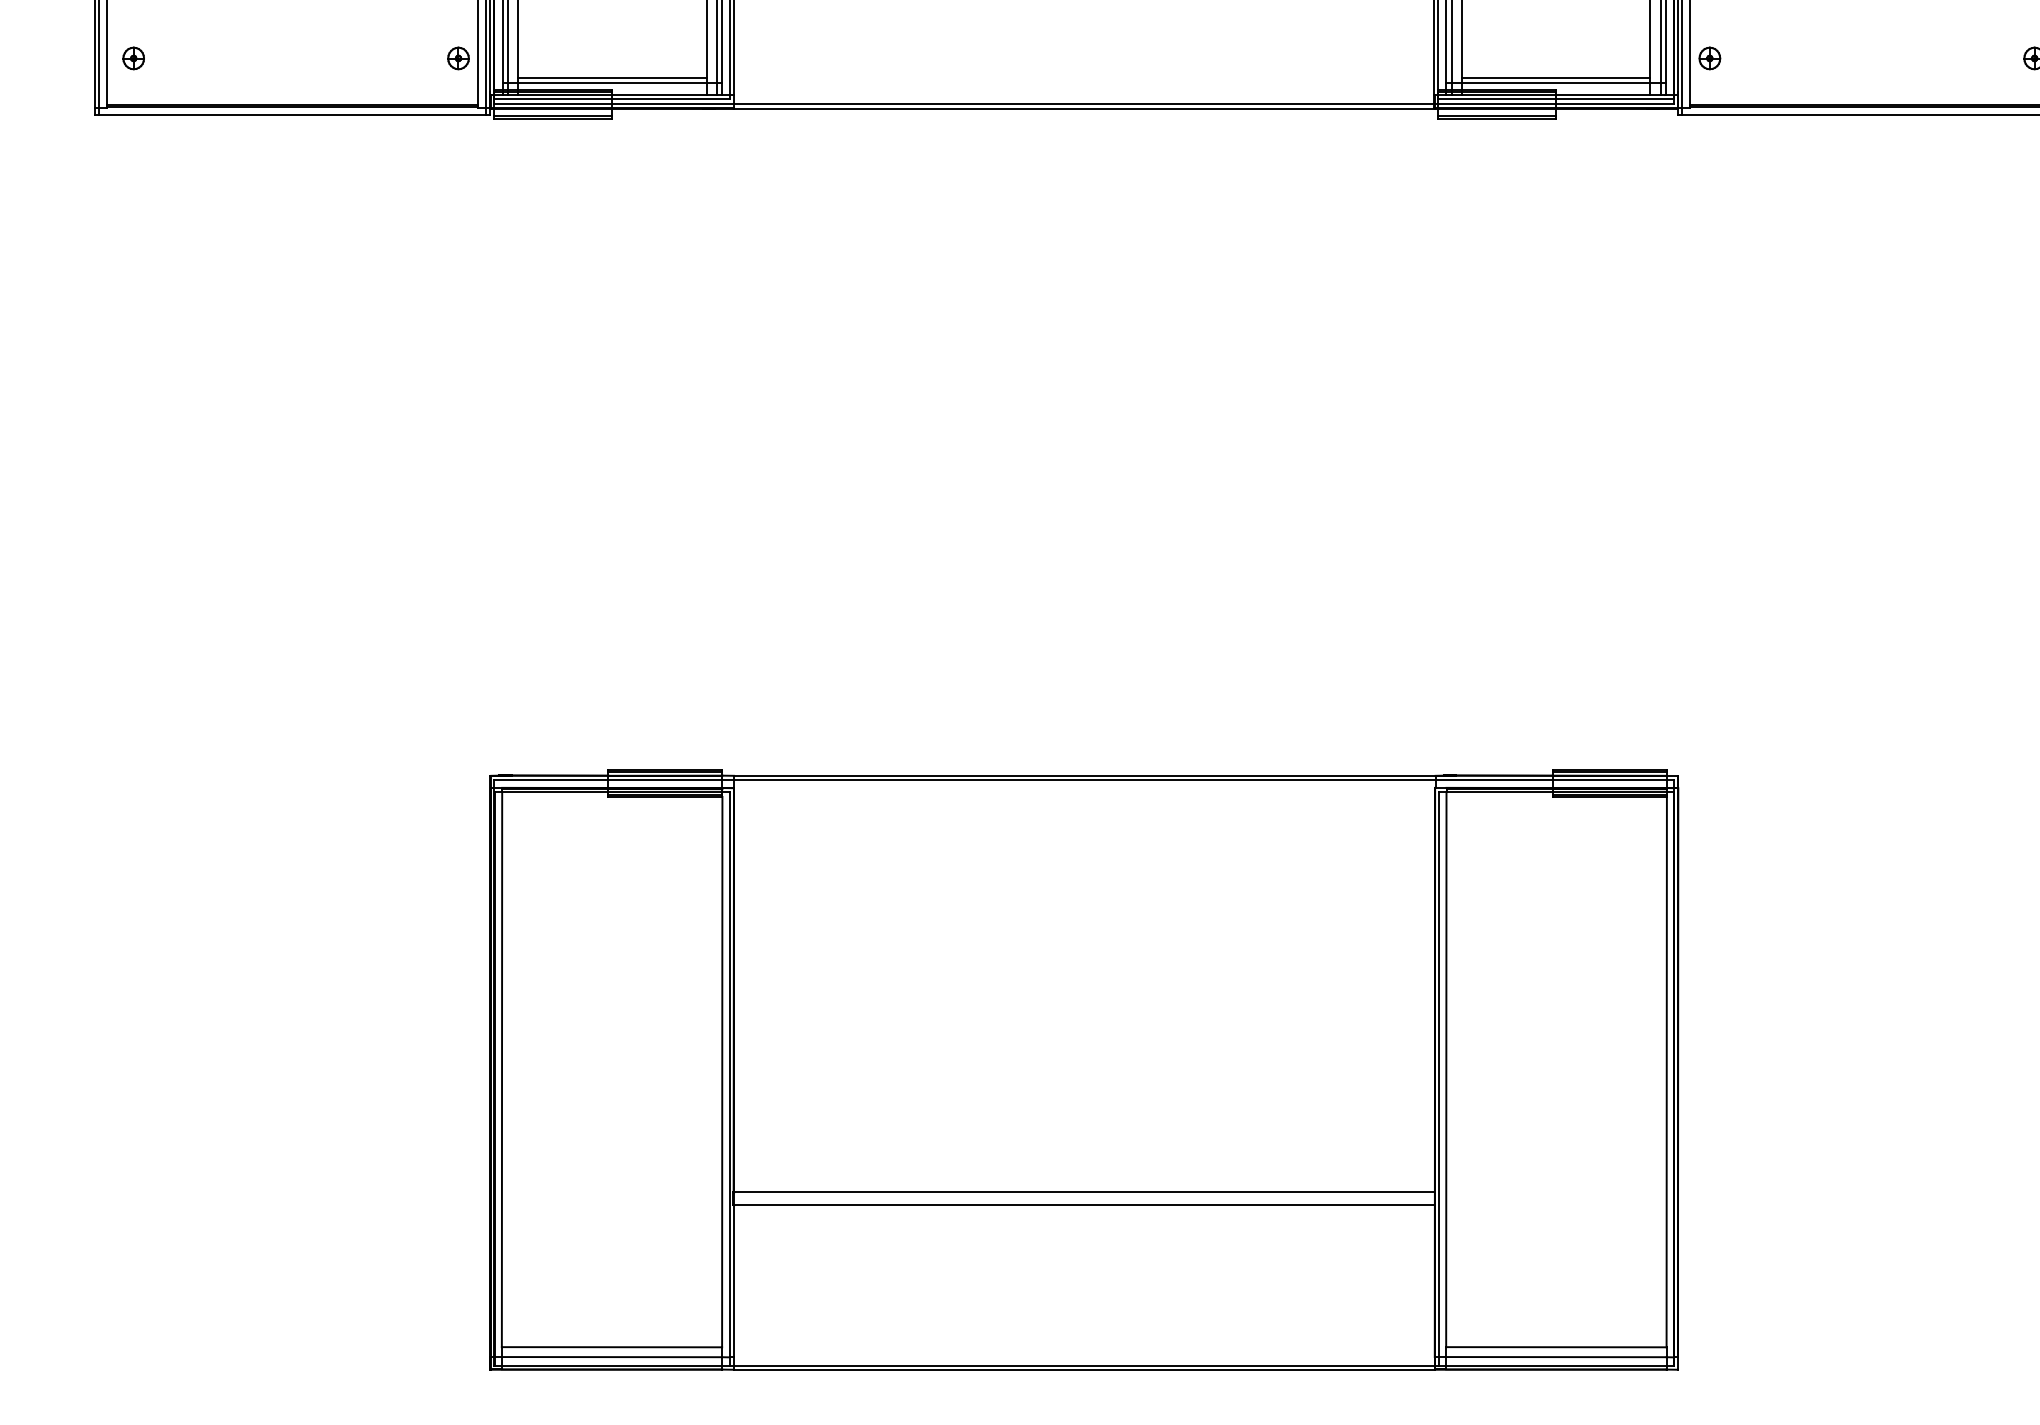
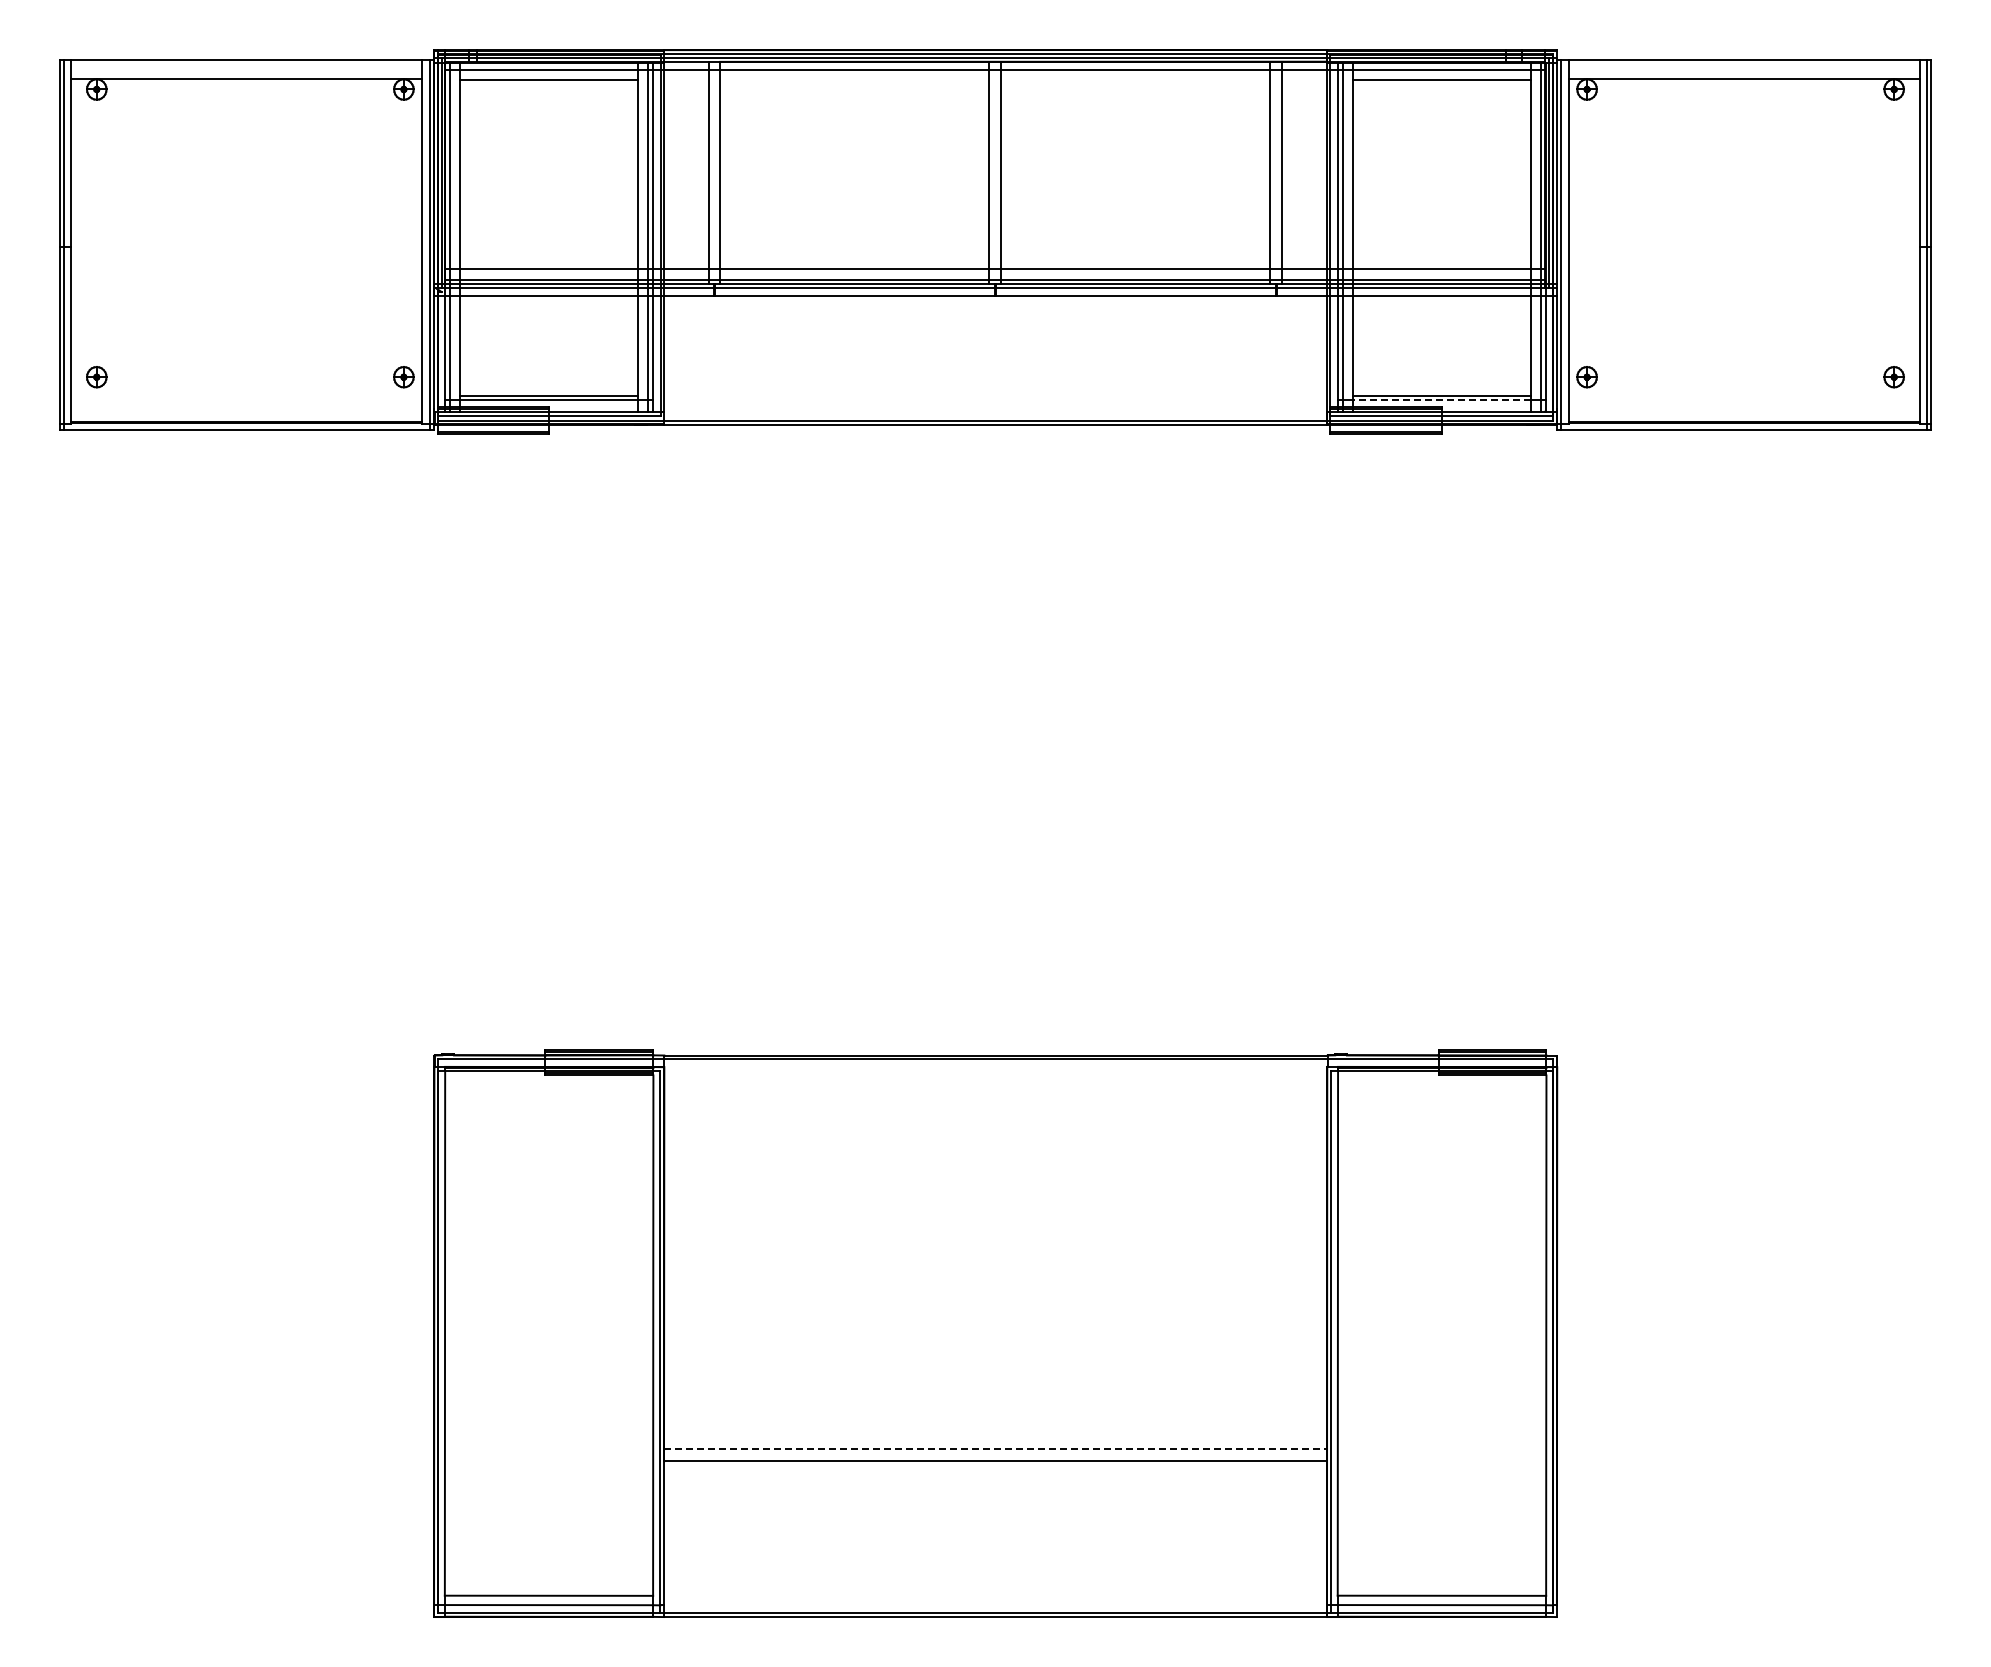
line: (1555, 83) -> (1441, 400), solid -> dashed
line: (1085, 1192) -> (996, 1449), solid -> dashed

